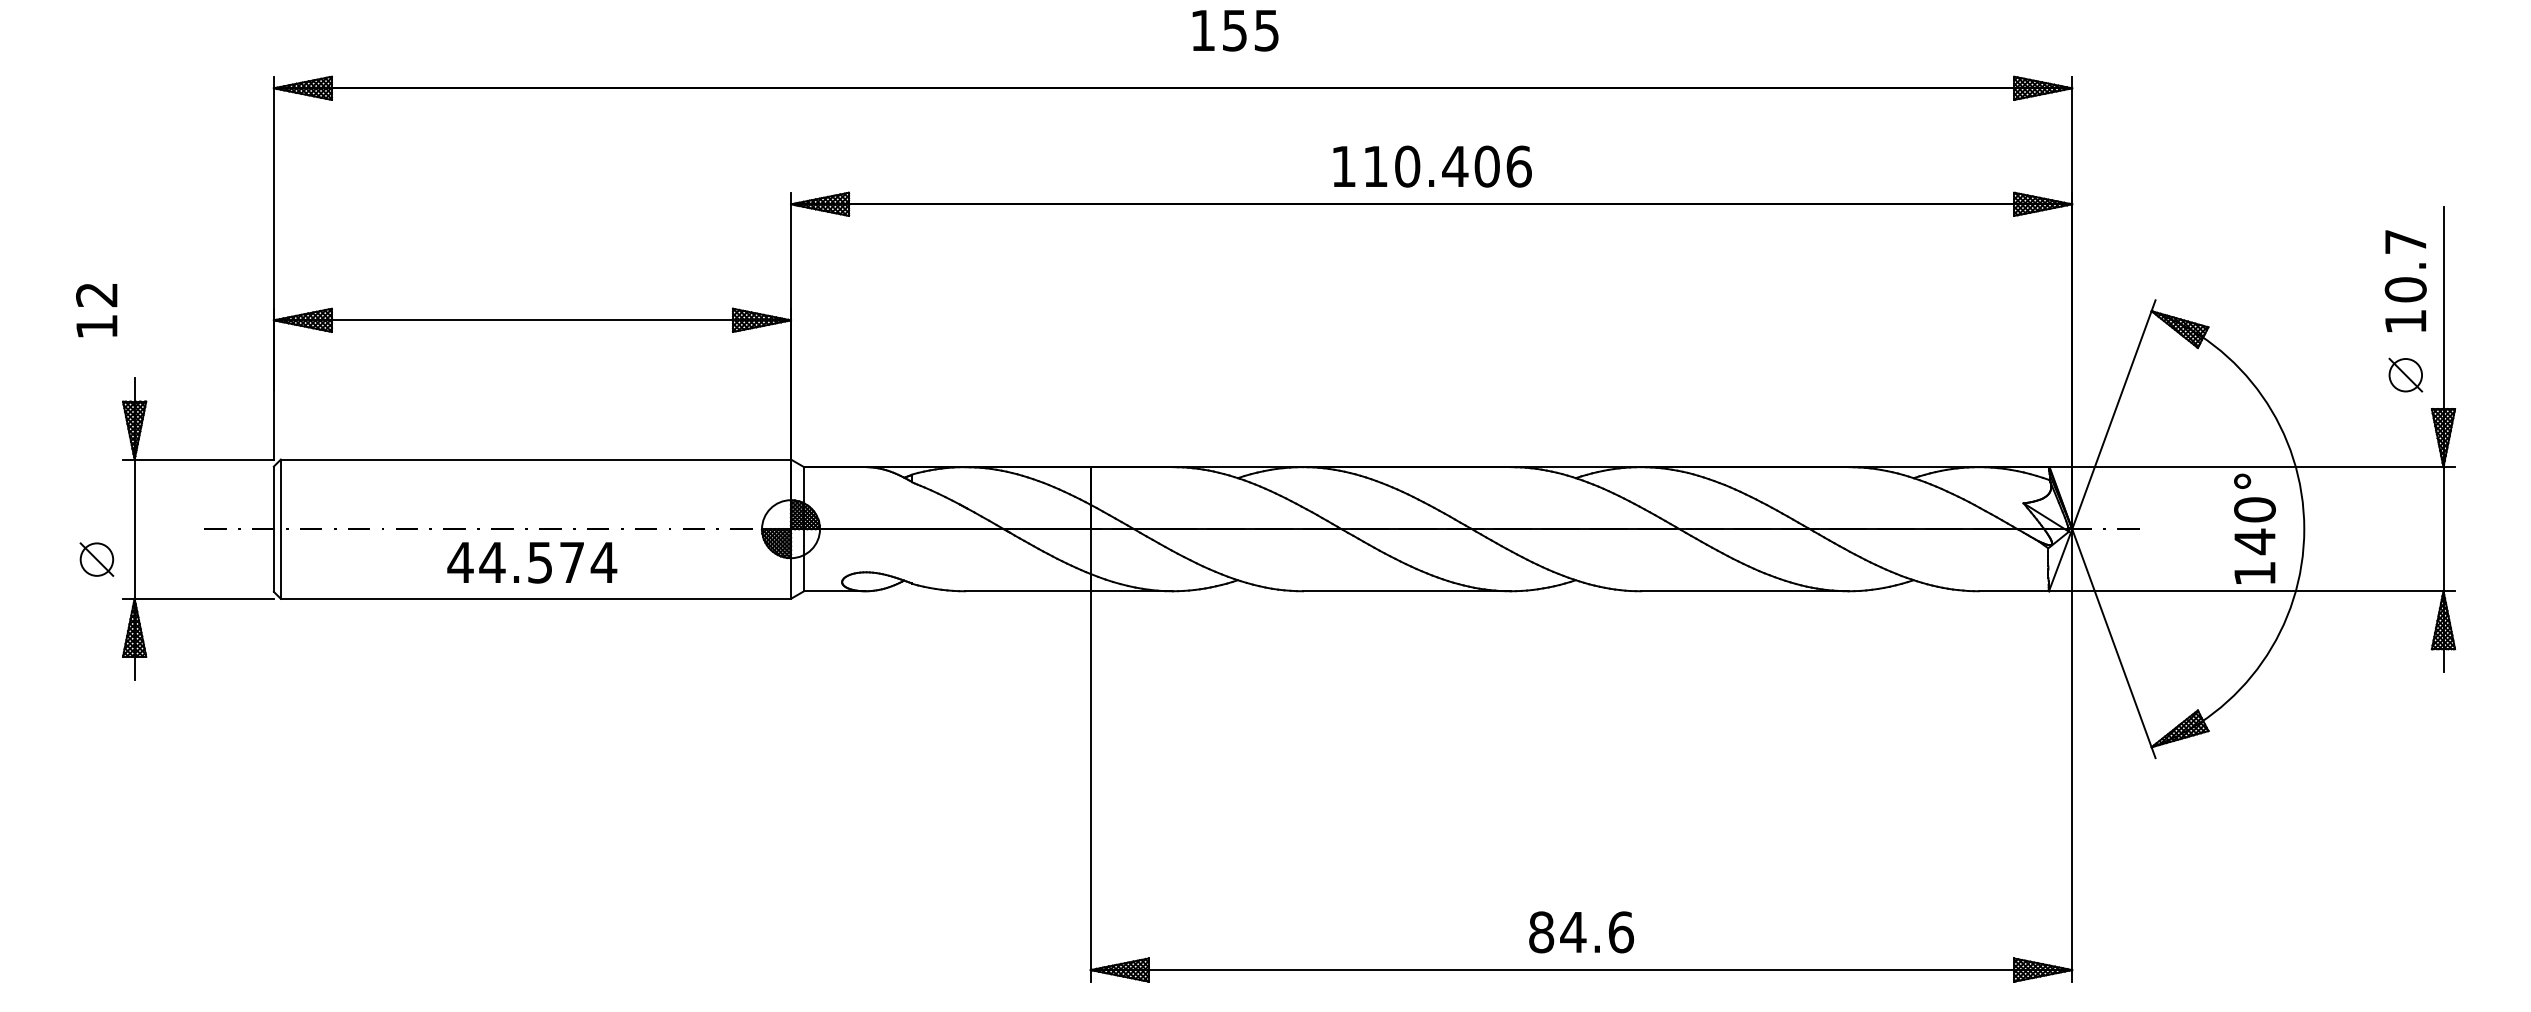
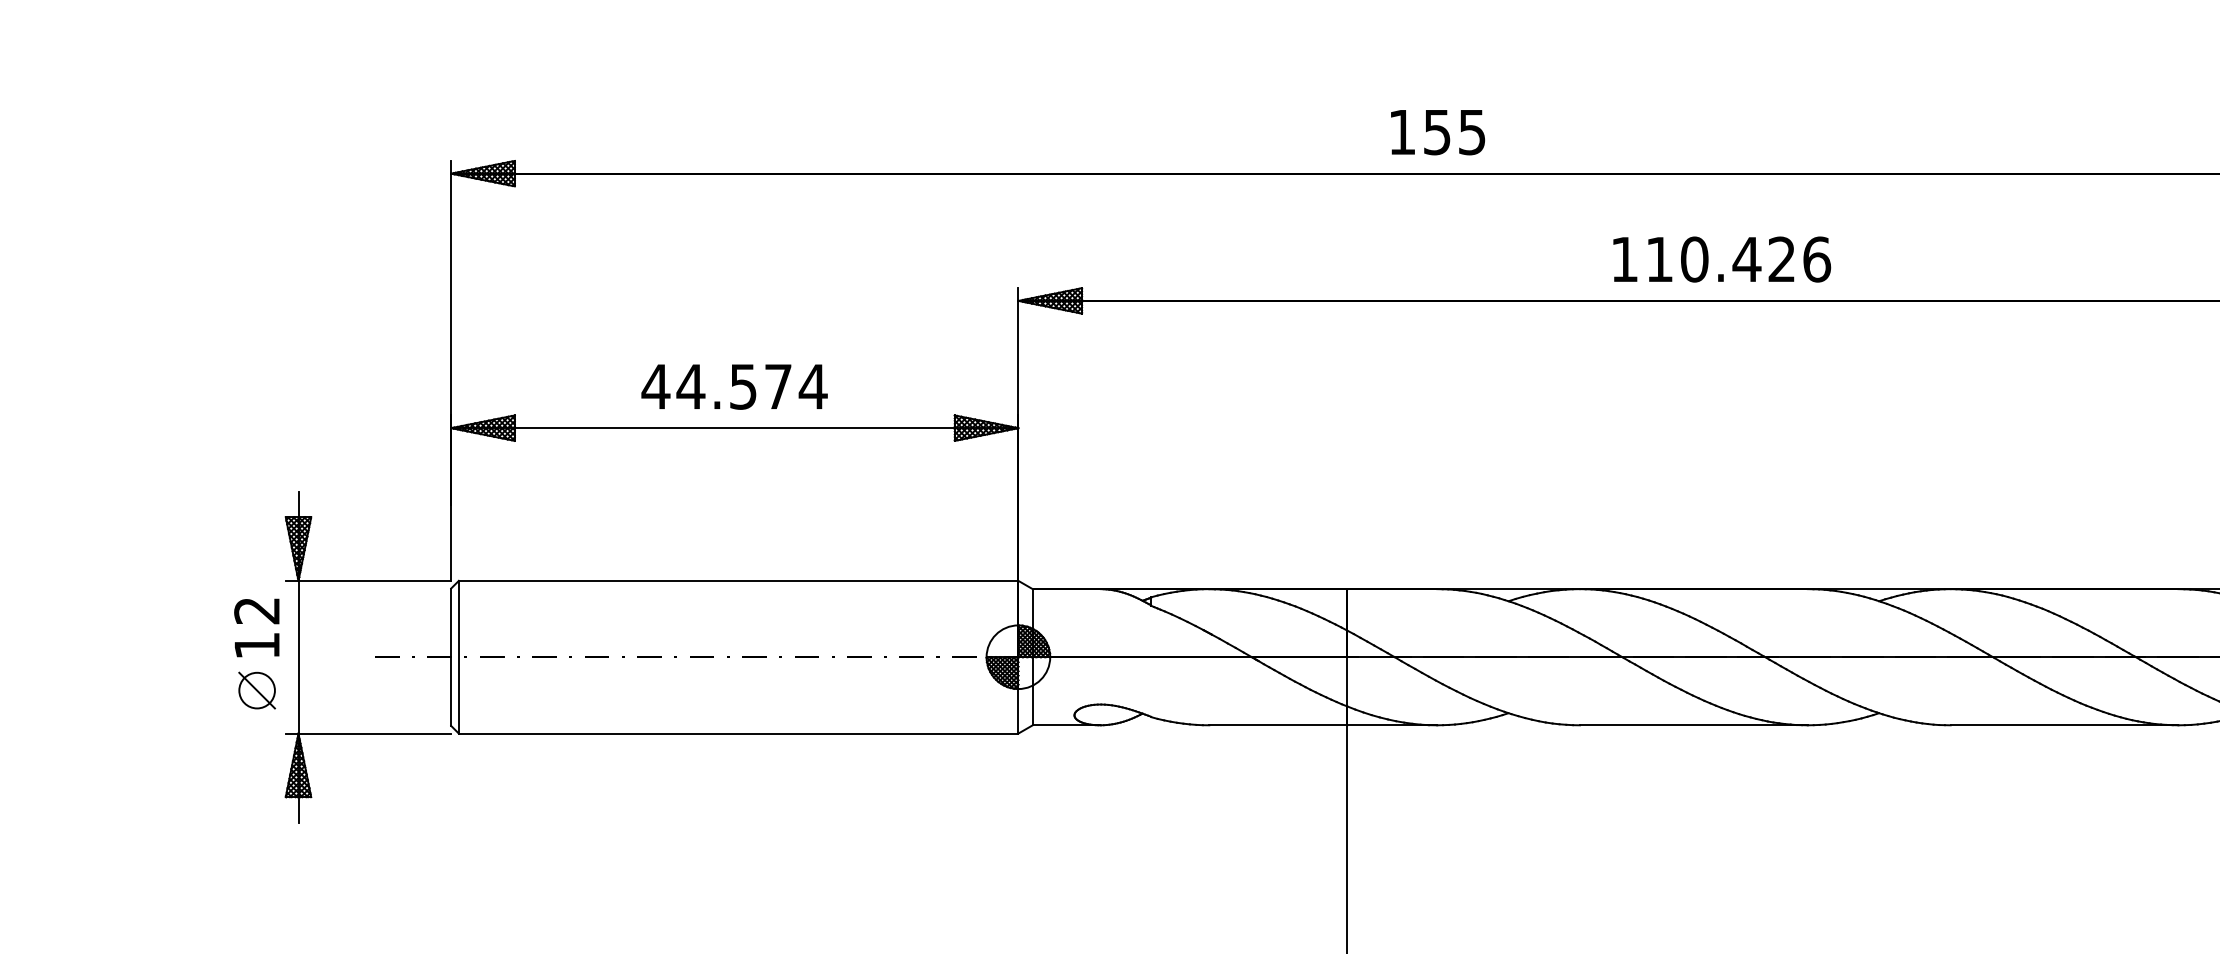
text: (1235, 30) -> (1437, 132), moved
text: (1486, 166) -> (1781, 259), 110.406 -> 110.426
text: (96, 310) -> (256, 627), moved
text: (532, 562) -> (734, 386), moved

